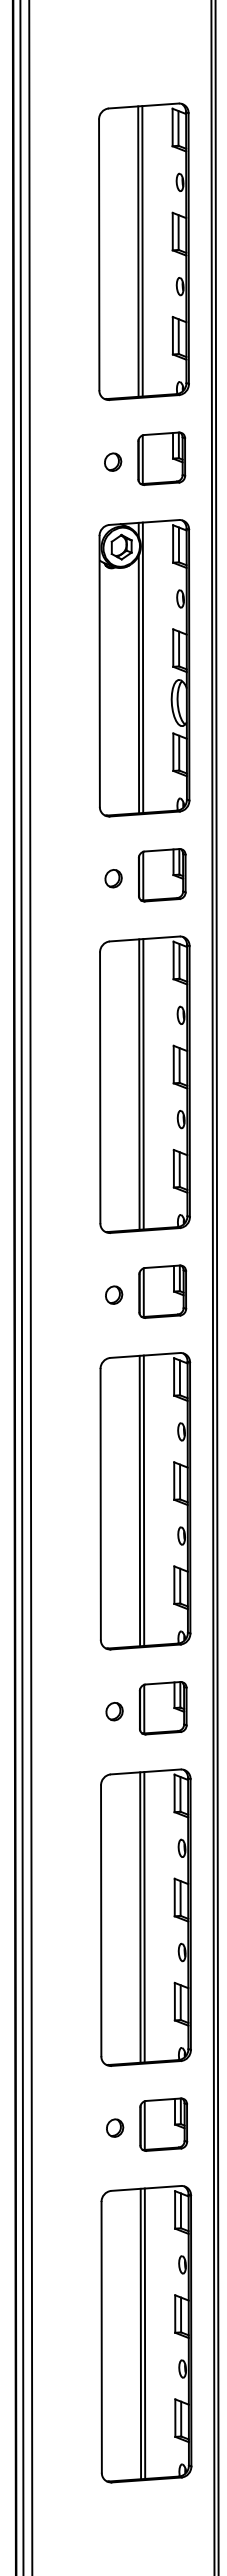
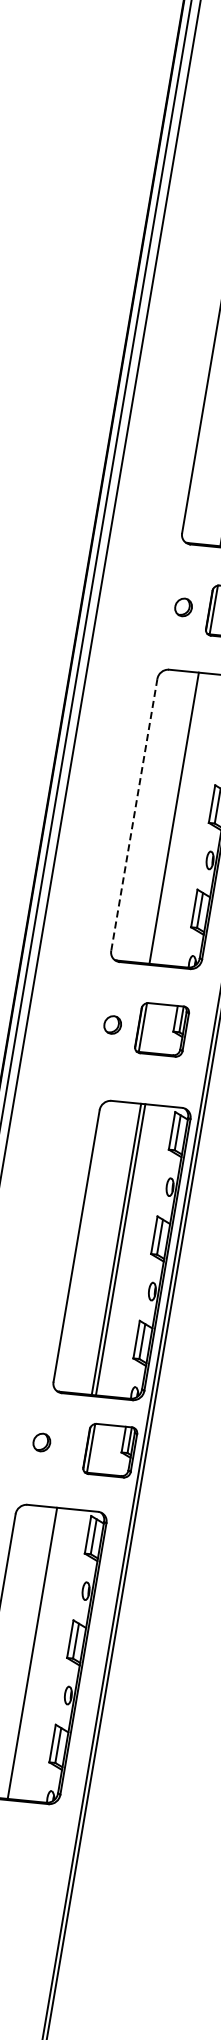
line: (143, 1500) -> (177, 818), removed
line: (100, 1503) -> (134, 813), solid -> dashed
part: (145, 1917) -> (121, 1250), moved
part: (163, 2124) -> (110, 1450), moved
line: (144, 2333) -> (36, 1653), removed

